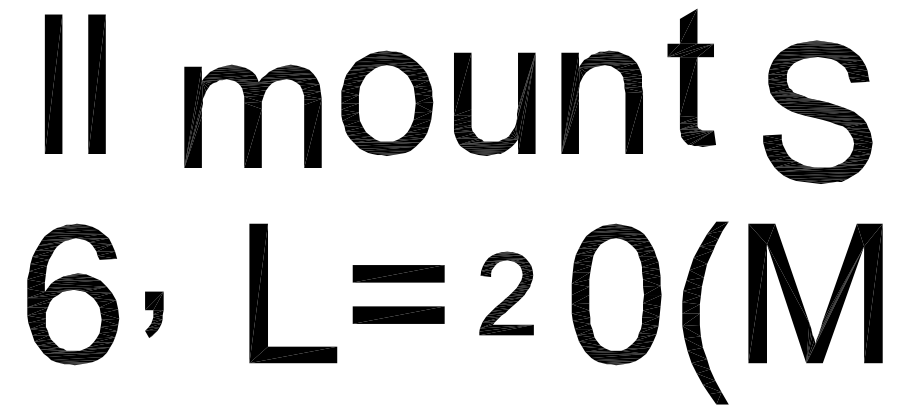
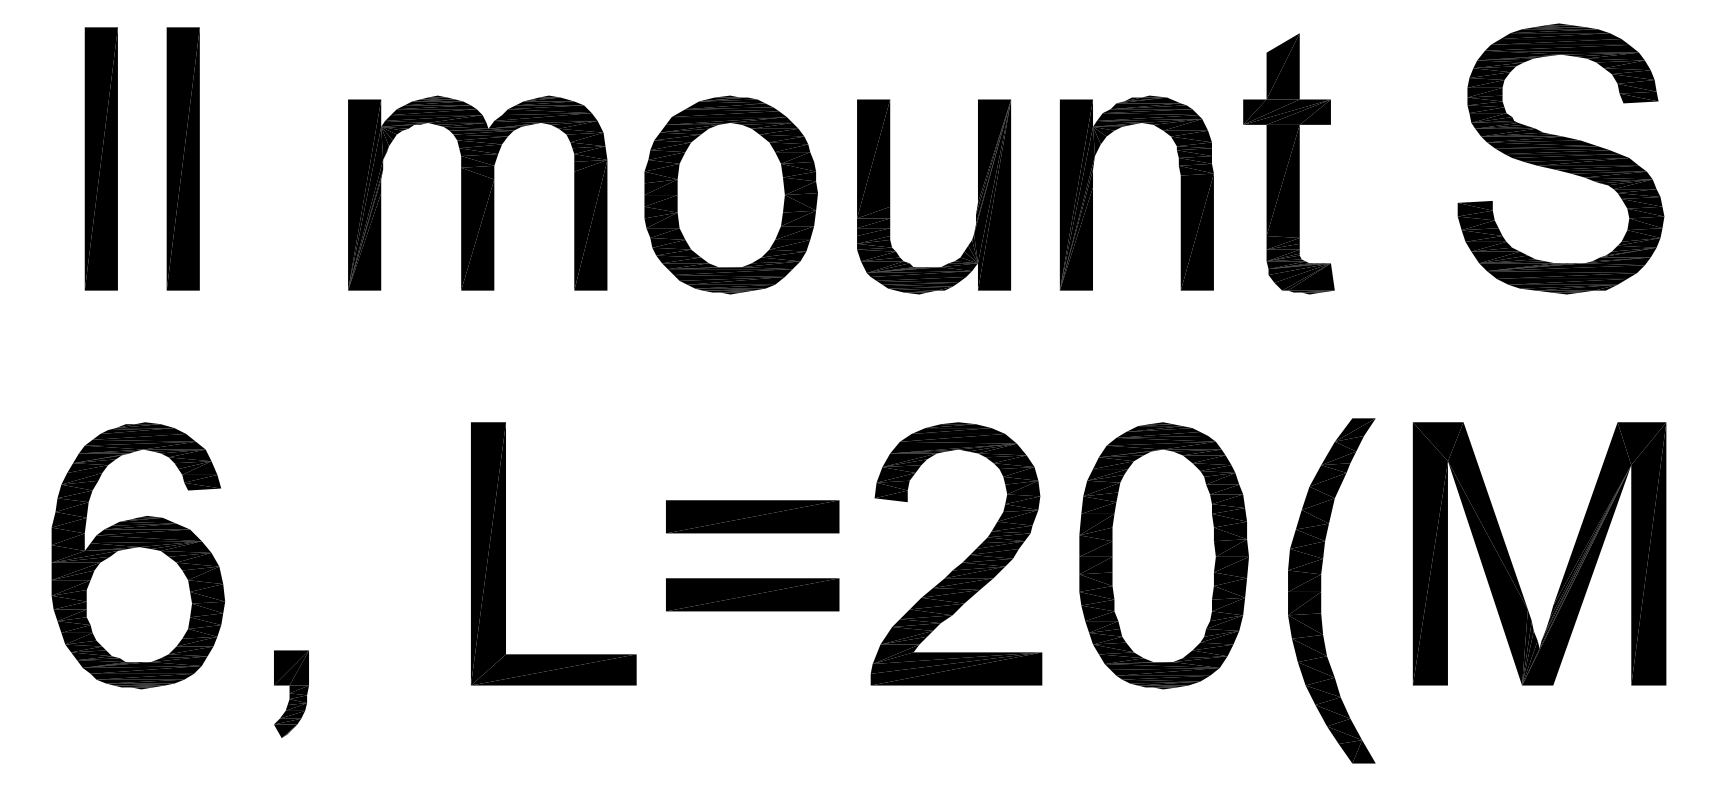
part: (691, 77) -> (1288, 163), moved
part: (817, 111) -> (1560, 157), moved
part: (252, 115) -> (476, 191), moved
part: (506, 293) -> (956, 553), size x1.67
part: (154, 314) -> (291, 693), moved

